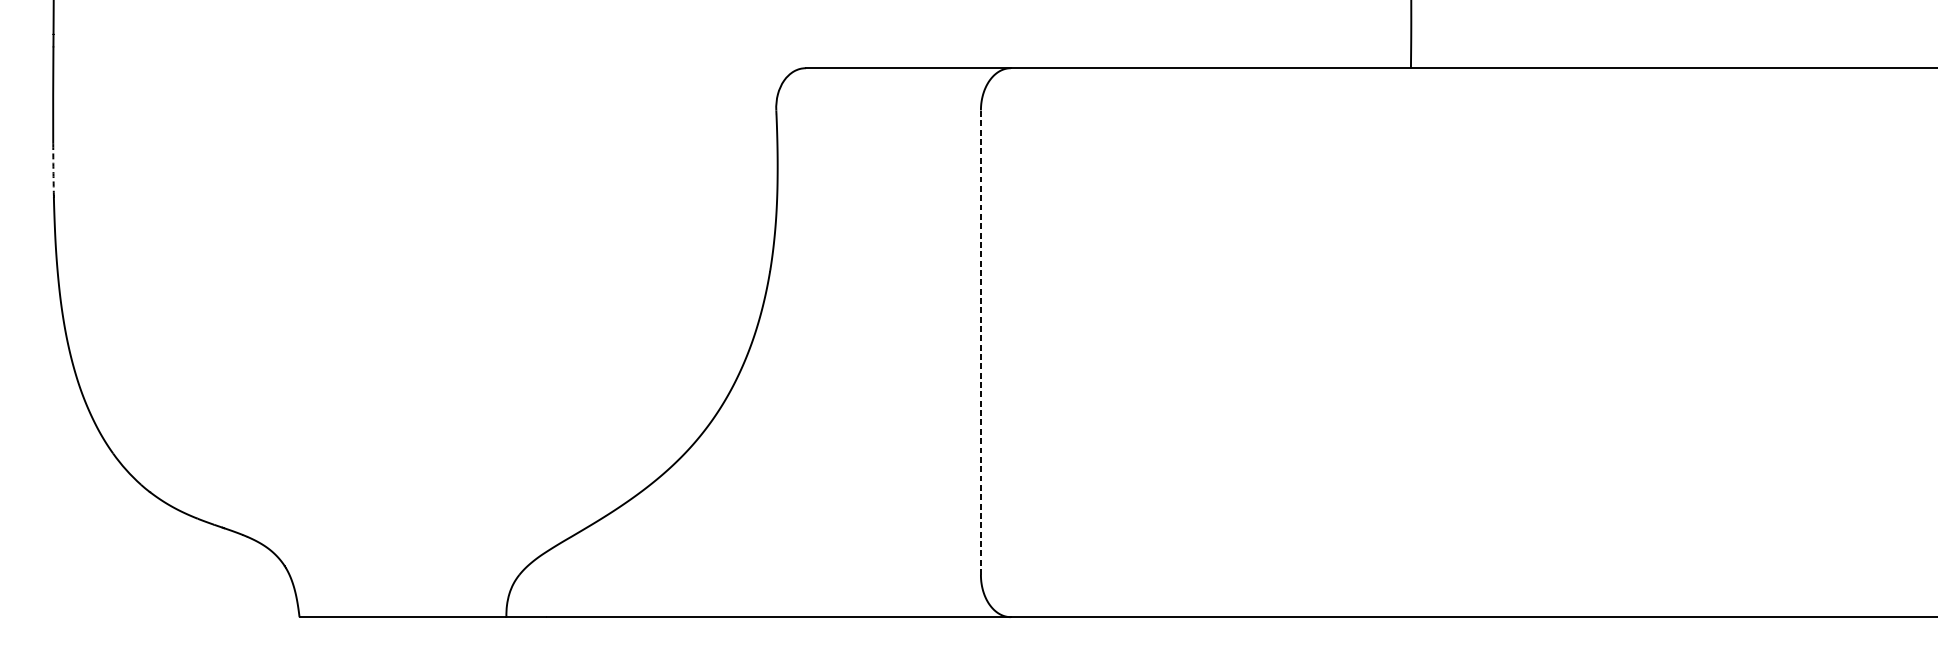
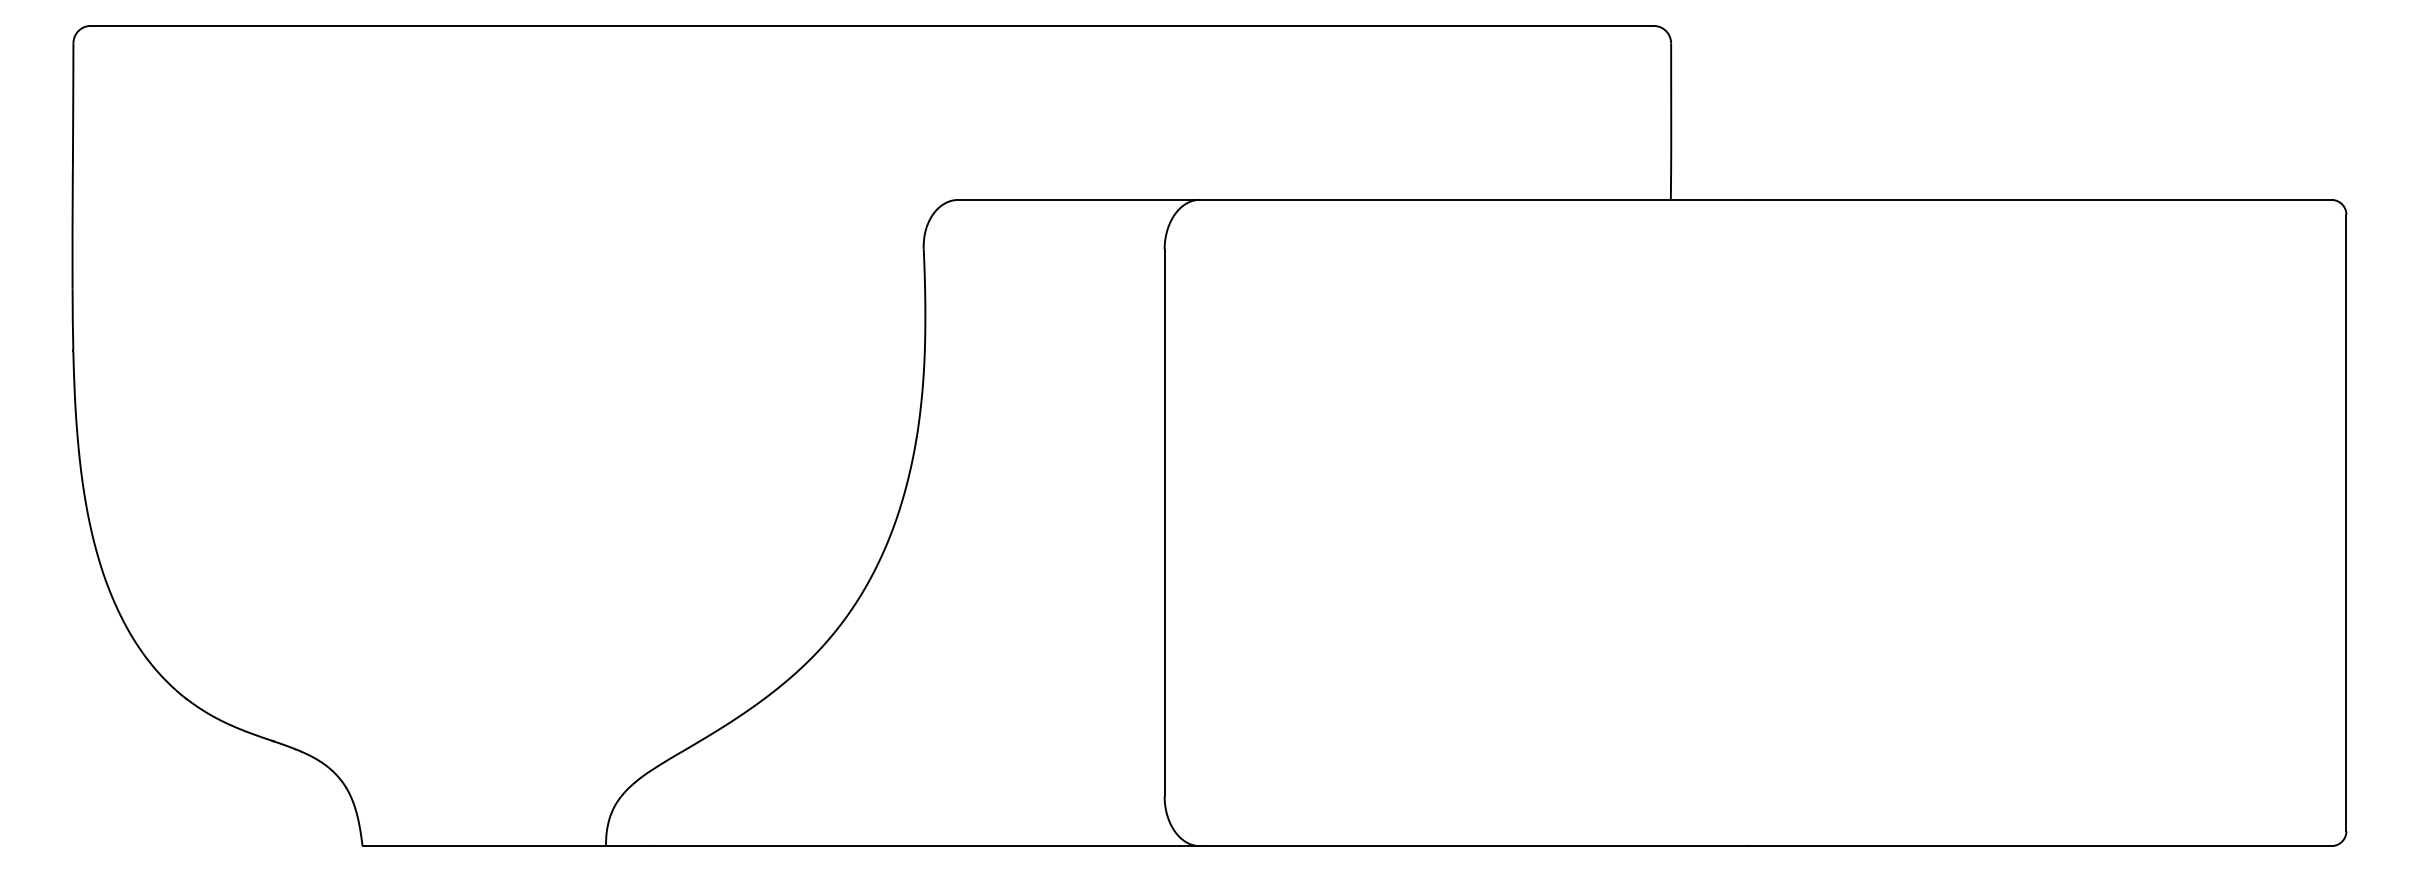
arc: (53, 169) -> (72, 319), dashed -> solid
line: (980, 342) -> (1164, 522), dashed -> solid

